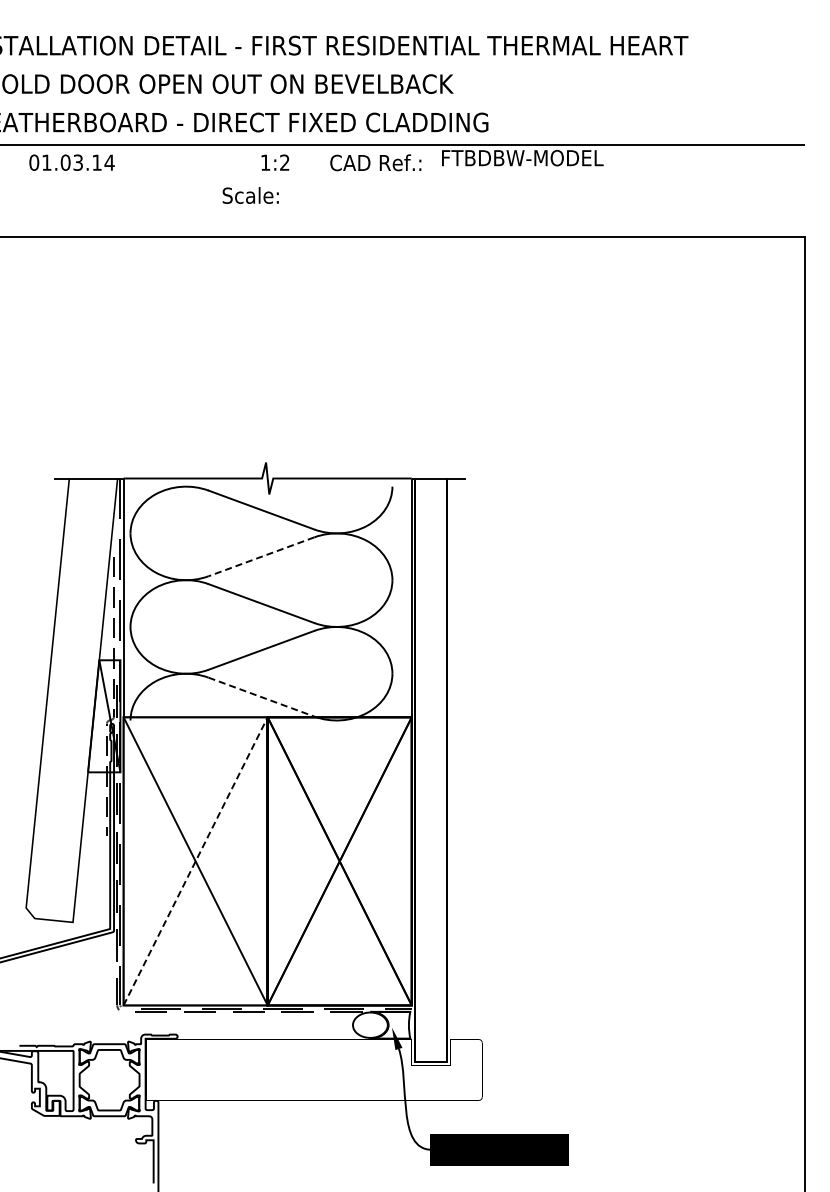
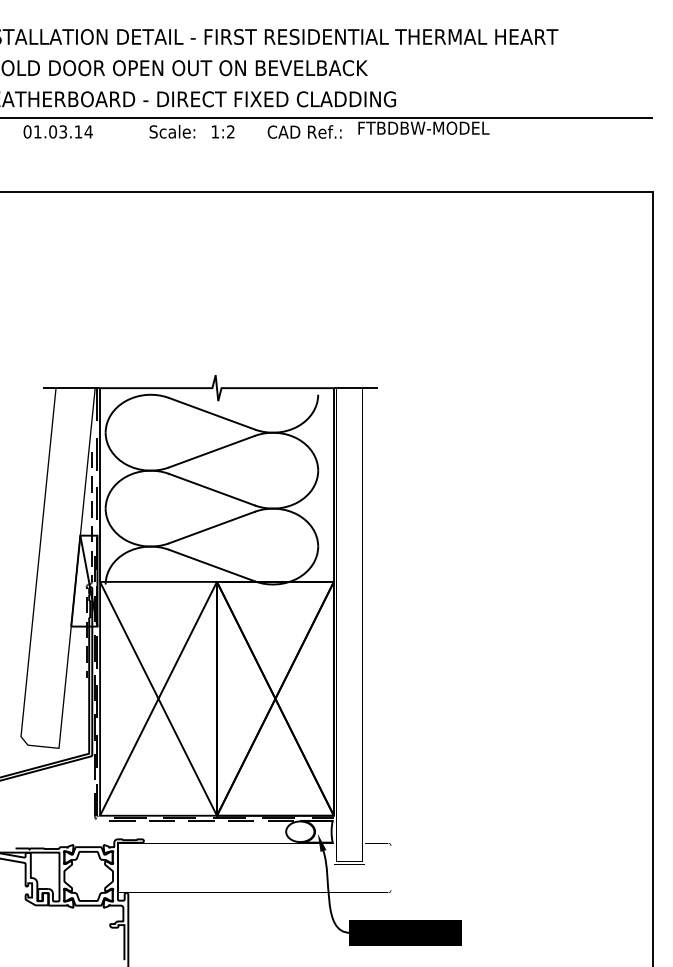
text: (250, 195) -> (172, 131), moved
line: (261, 556) -> (211, 451), dashed -> solid
line: (261, 697) -> (211, 565), dashed -> solid
line: (195, 860) -> (158, 698), dashed -> solid

